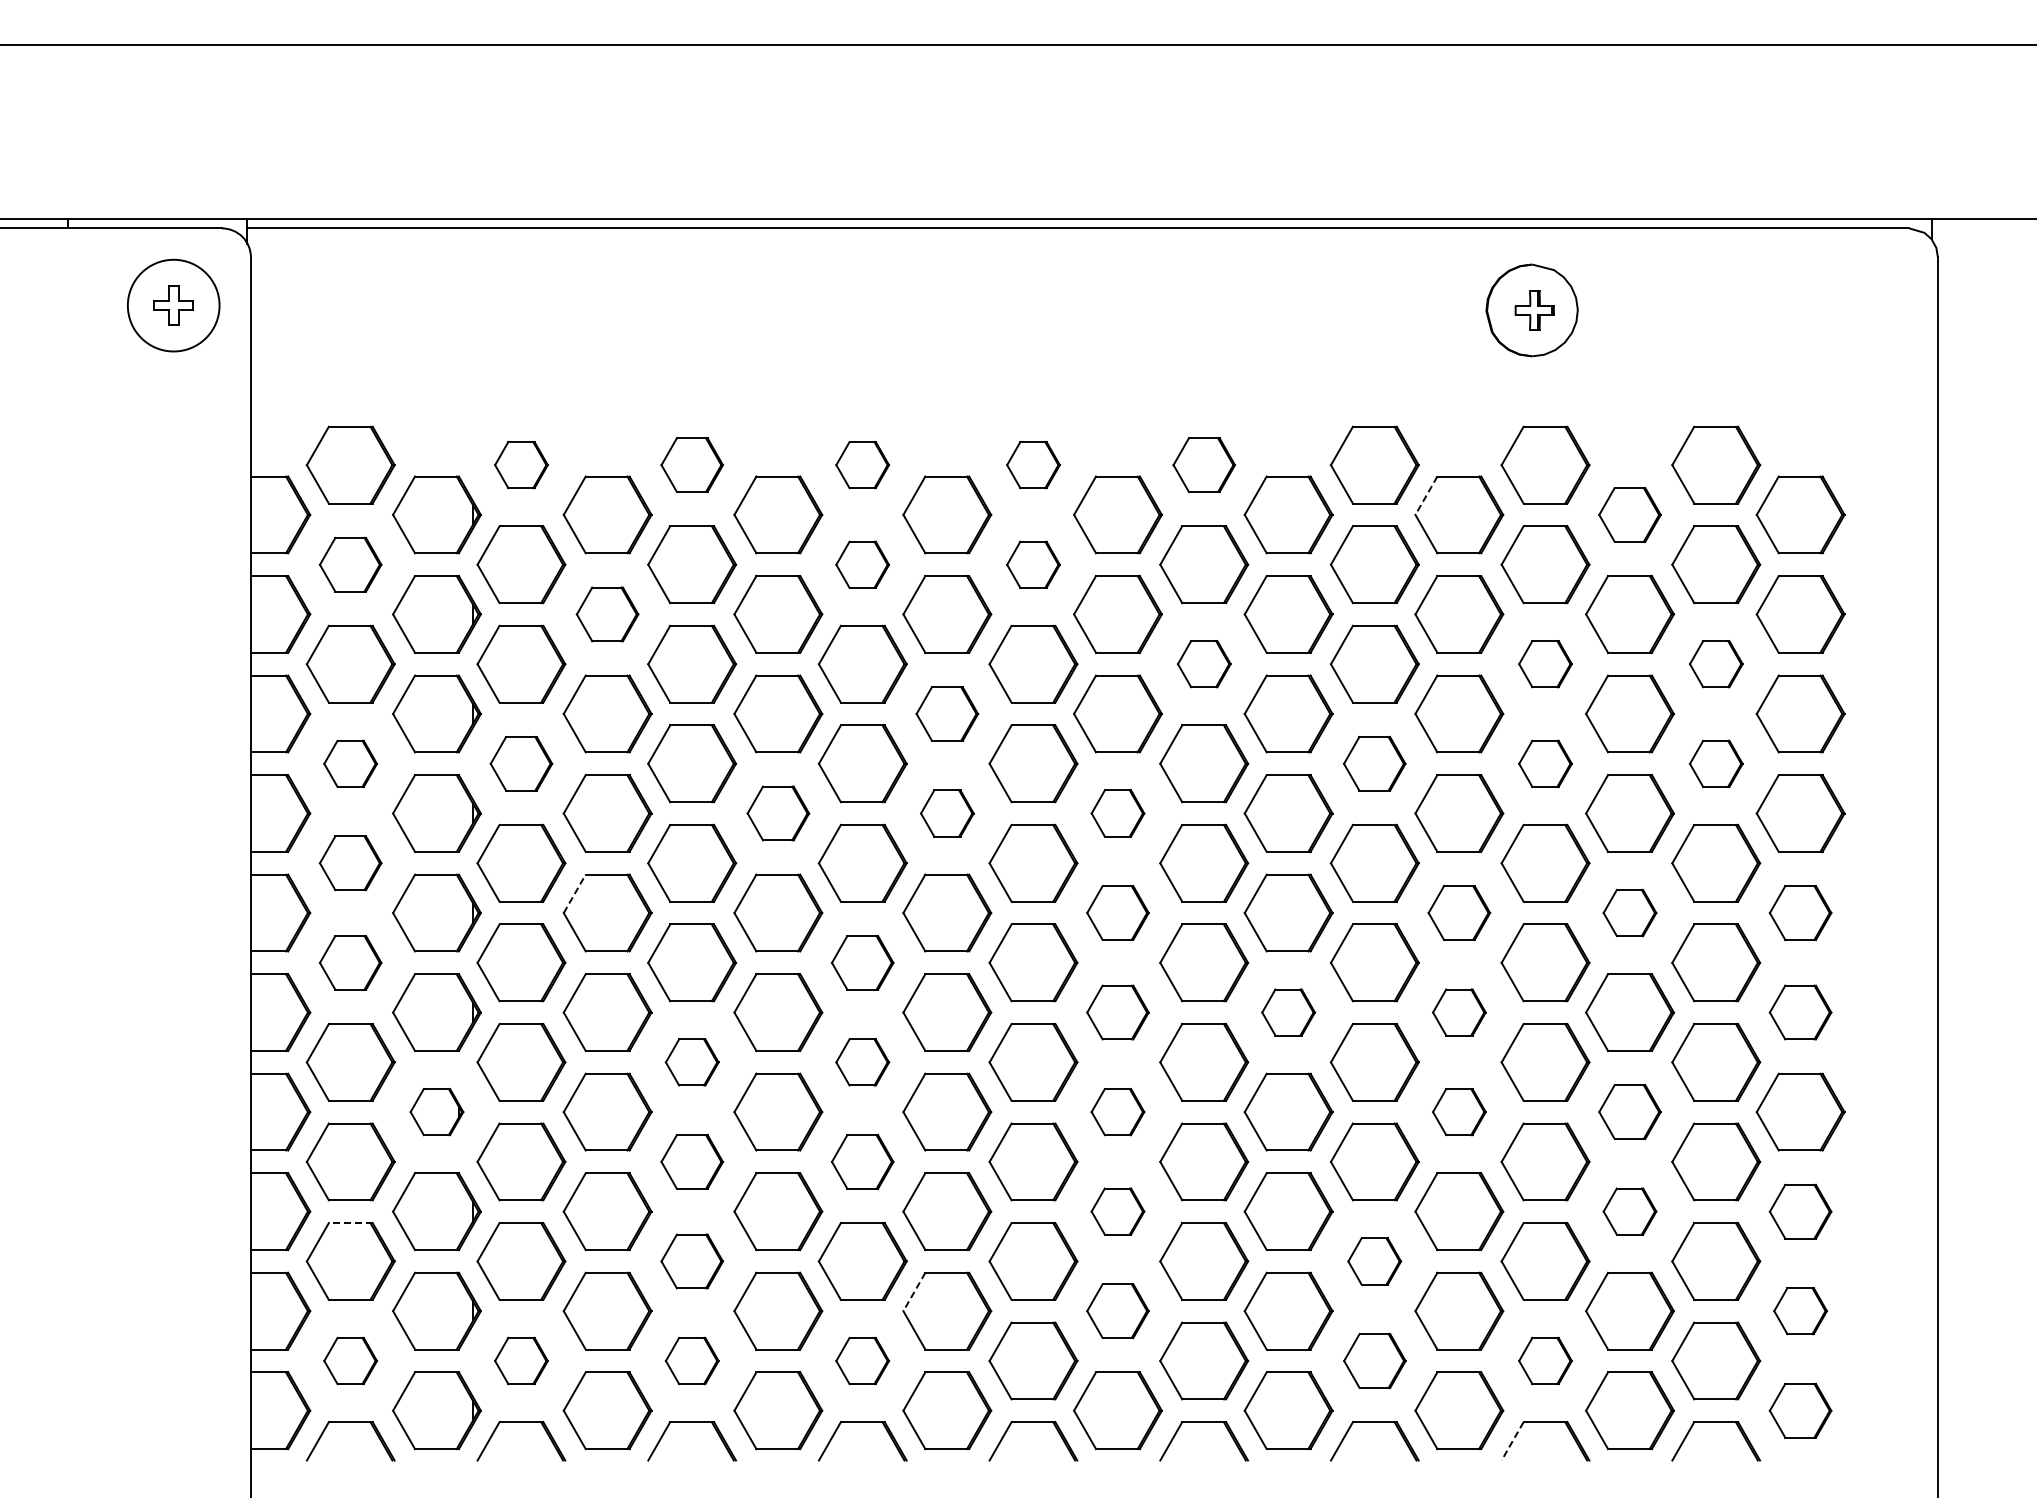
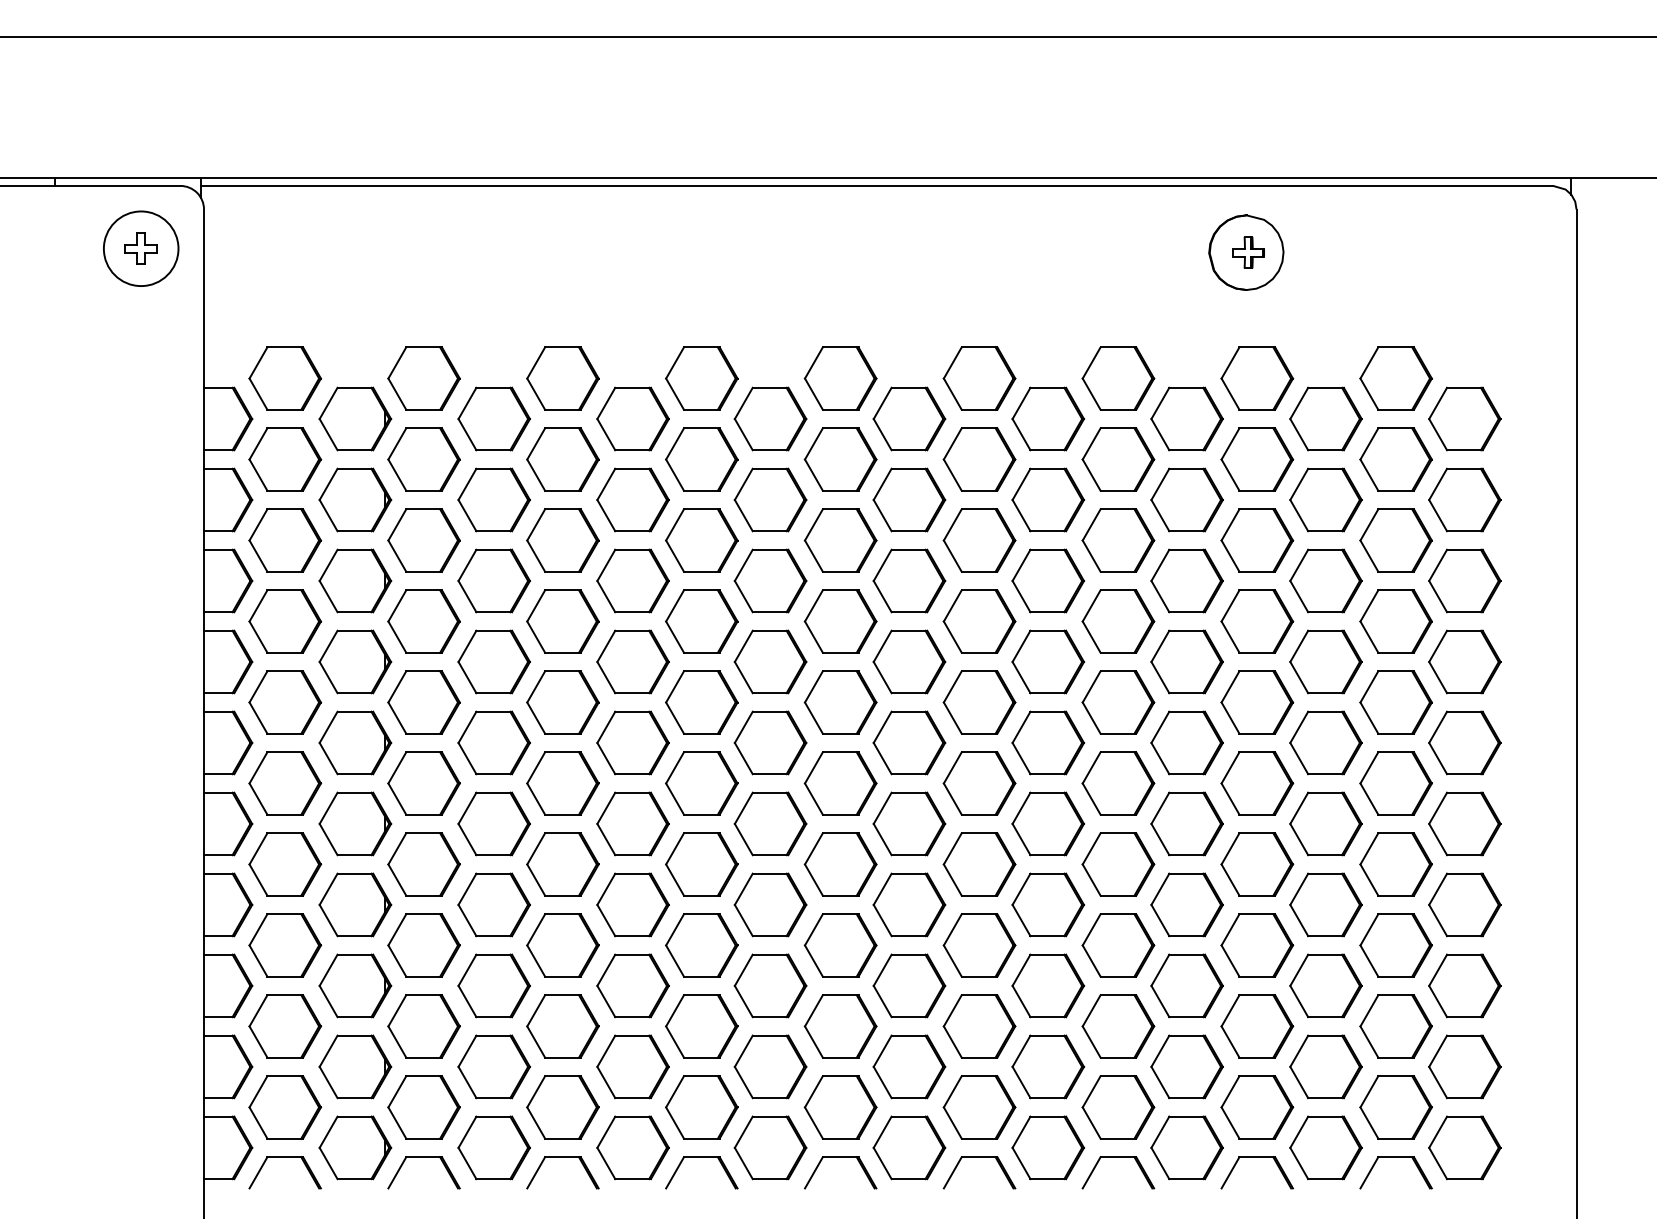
part: (521, 464) -> (424, 378), size x1.67
part: (692, 464) -> (563, 378), size x1.43
part: (862, 464) -> (701, 378), size x1.67
part: (1033, 464) -> (840, 378), size x1.67
part: (1204, 464) -> (979, 378), size x1.43
line: (1426, 496) -> (1160, 404), dashed -> solid
part: (1629, 514) -> (1325, 418), size x1.43
part: (350, 564) -> (285, 459), size x1.43
part: (862, 564) -> (701, 459), size x1.67
part: (1033, 564) -> (840, 459), size x1.67
part: (607, 614) -> (494, 500), size x1.43
part: (1204, 663) -> (979, 539), size x1.67
part: (1545, 663) -> (1257, 539), size x1.67
part: (1716, 663) -> (1396, 539), size x1.67
part: (947, 713) -> (770, 580), size x1.43
part: (350, 763) -> (285, 621), size x1.67
part: (521, 763) -> (424, 621), size x1.43
part: (1374, 763) -> (1118, 621), size x1.43
part: (1545, 763) -> (1257, 621), size x1.67
part: (1716, 763) -> (1396, 621), size x1.67
part: (778, 813) -> (633, 661), size x1.43
part: (947, 813) -> (770, 661), size x1.67
part: (1117, 813) -> (909, 661), size x1.67
part: (350, 862) -> (285, 701), size x1.43
line: (575, 893) -> (468, 727), dashed -> solid
part: (1117, 912) -> (909, 742), size x1.43
part: (1459, 912) -> (1187, 742), size x1.43
part: (1629, 912) -> (1325, 742), size x1.67
part: (1800, 912) -> (1464, 742), size x1.43
part: (350, 962) -> (285, 783), size x1.43
part: (862, 962) -> (701, 783), size x1.43
part: (1117, 1012) -> (909, 823), size x1.43
part: (1288, 1012) -> (1048, 823), size x1.67
part: (1459, 1012) -> (1187, 823), size x1.67
part: (1800, 1012) -> (1464, 823), size x1.43
part: (692, 1062) -> (563, 864), size x1.67
part: (862, 1062) -> (701, 864), size x1.67
part: (436, 1111) -> (354, 904), size x1.67
part: (1117, 1111) -> (909, 904), size x1.67
part: (1459, 1111) -> (1187, 904), size x1.67
part: (1629, 1111) -> (1325, 904), size x1.43
part: (692, 1161) -> (563, 945), size x1.43
part: (862, 1161) -> (701, 945), size x1.43
part: (1117, 1211) -> (909, 985), size x1.67
part: (1629, 1211) -> (1325, 985), size x1.67
part: (1800, 1211) -> (1464, 985), size x1.43
line: (350, 1223) -> (285, 995), dashed -> solid
part: (692, 1261) -> (563, 1026), size x1.43
part: (1374, 1261) -> (1118, 1026), size x1.67
line: (914, 1292) -> (743, 1051), dashed -> solid
part: (1117, 1310) -> (909, 1066), size x1.43
part: (1800, 1310) -> (1464, 1066), size x1.67
part: (350, 1360) -> (285, 1107), size x1.67
part: (521, 1360) -> (424, 1107), size x1.67
part: (692, 1360) -> (563, 1107), size x1.67
part: (862, 1360) -> (701, 1107), size x1.67
part: (1374, 1360) -> (1118, 1107), size x1.43
part: (1545, 1360) -> (1257, 1107), size x1.67
part: (1800, 1410) -> (1464, 1147), size x1.43
line: (1512, 1441) -> (1230, 1172), dashed -> solid

